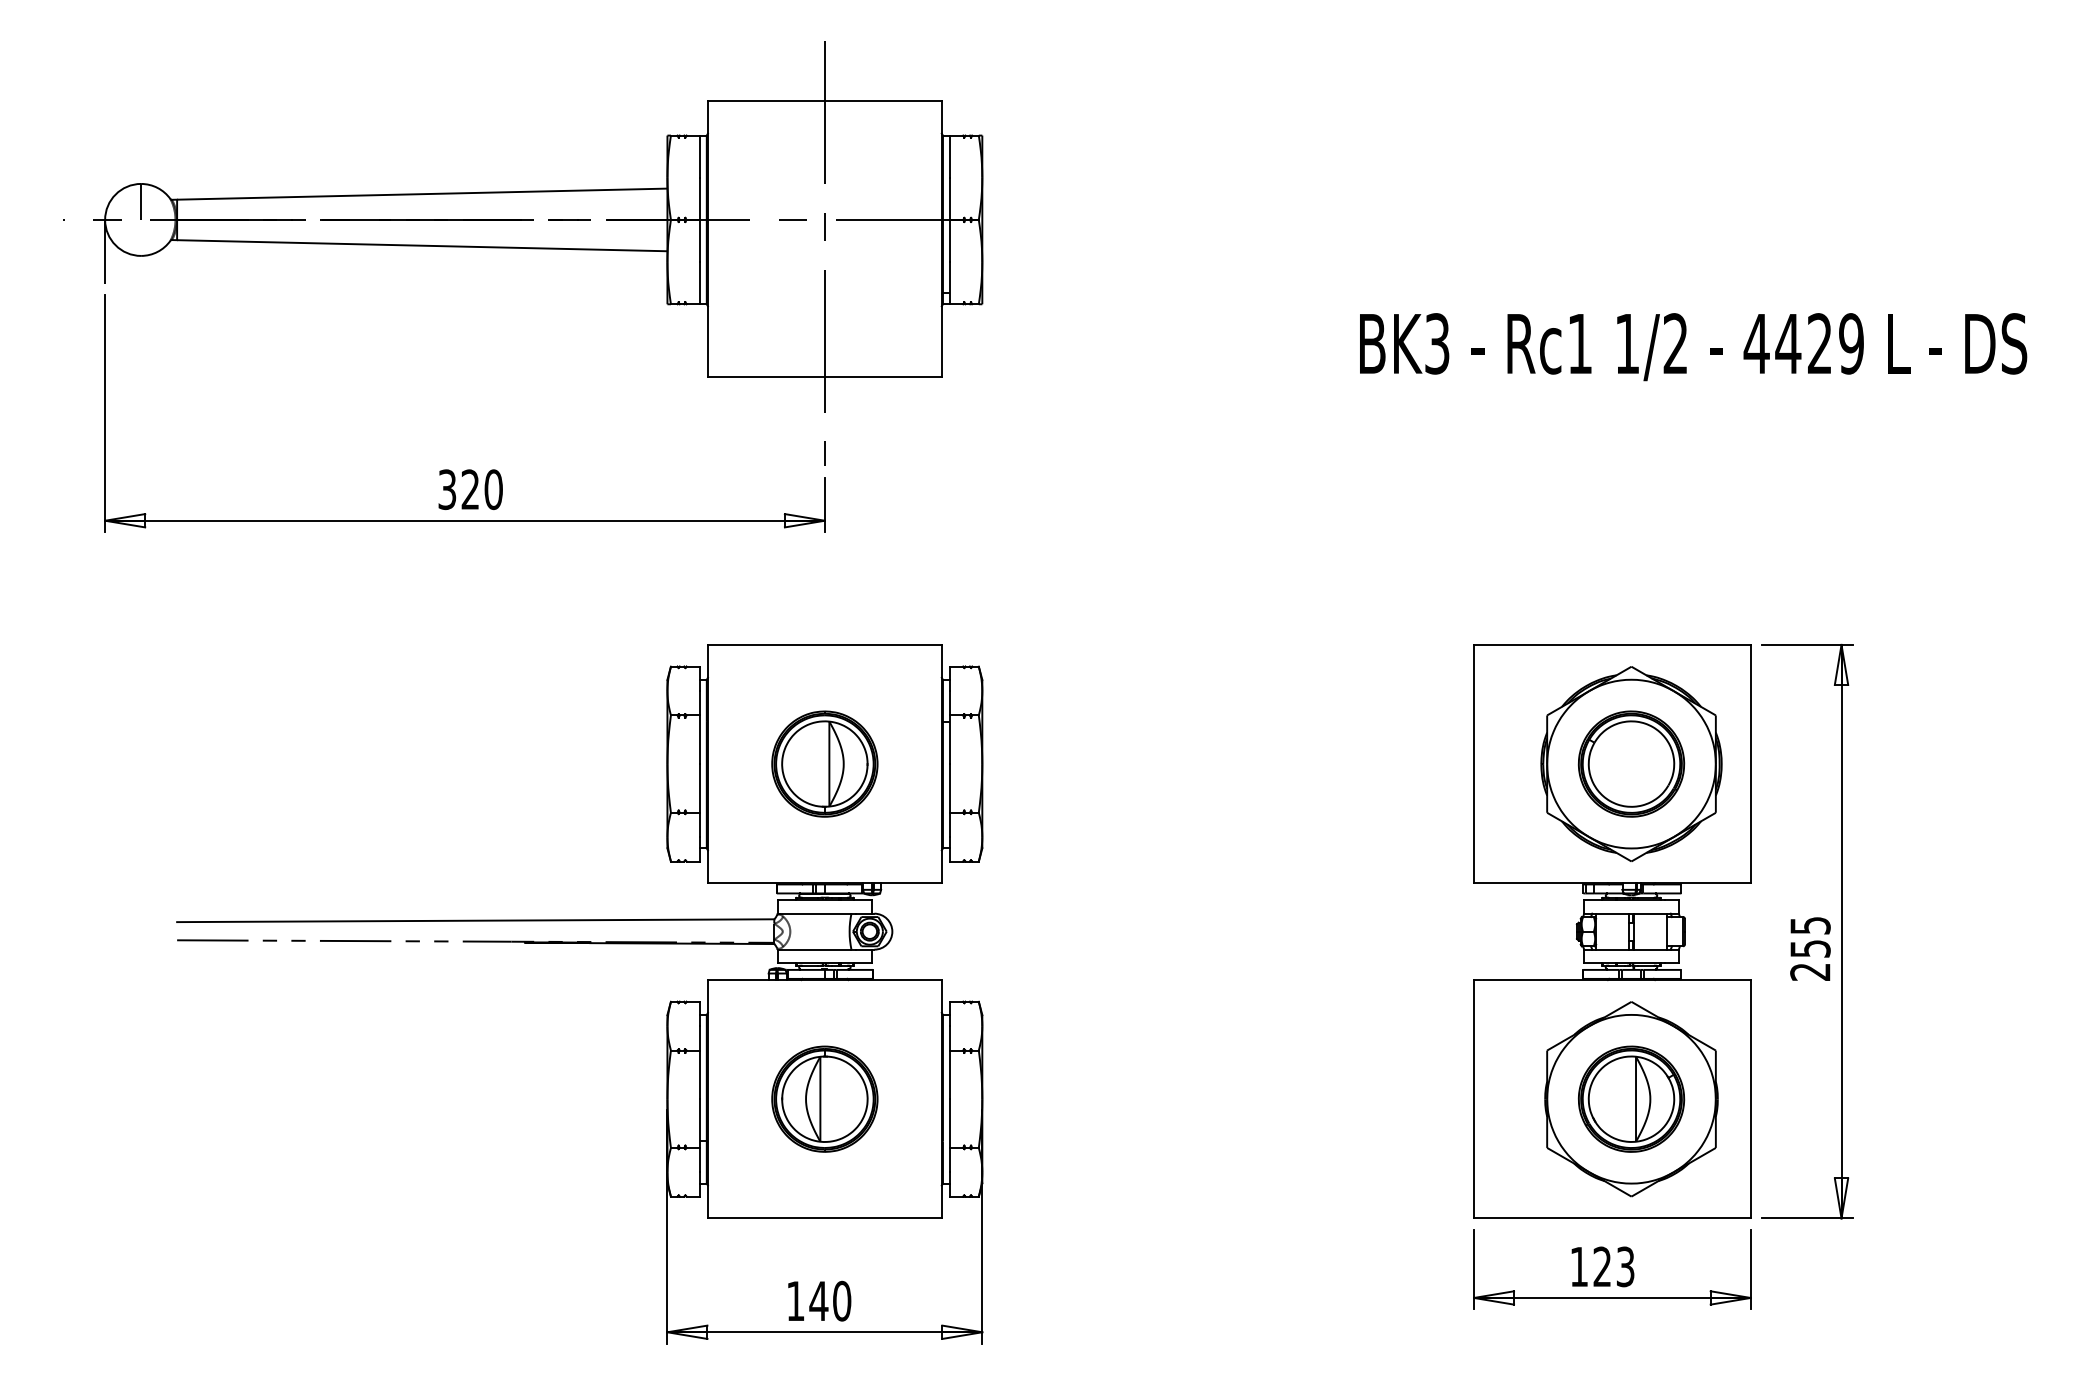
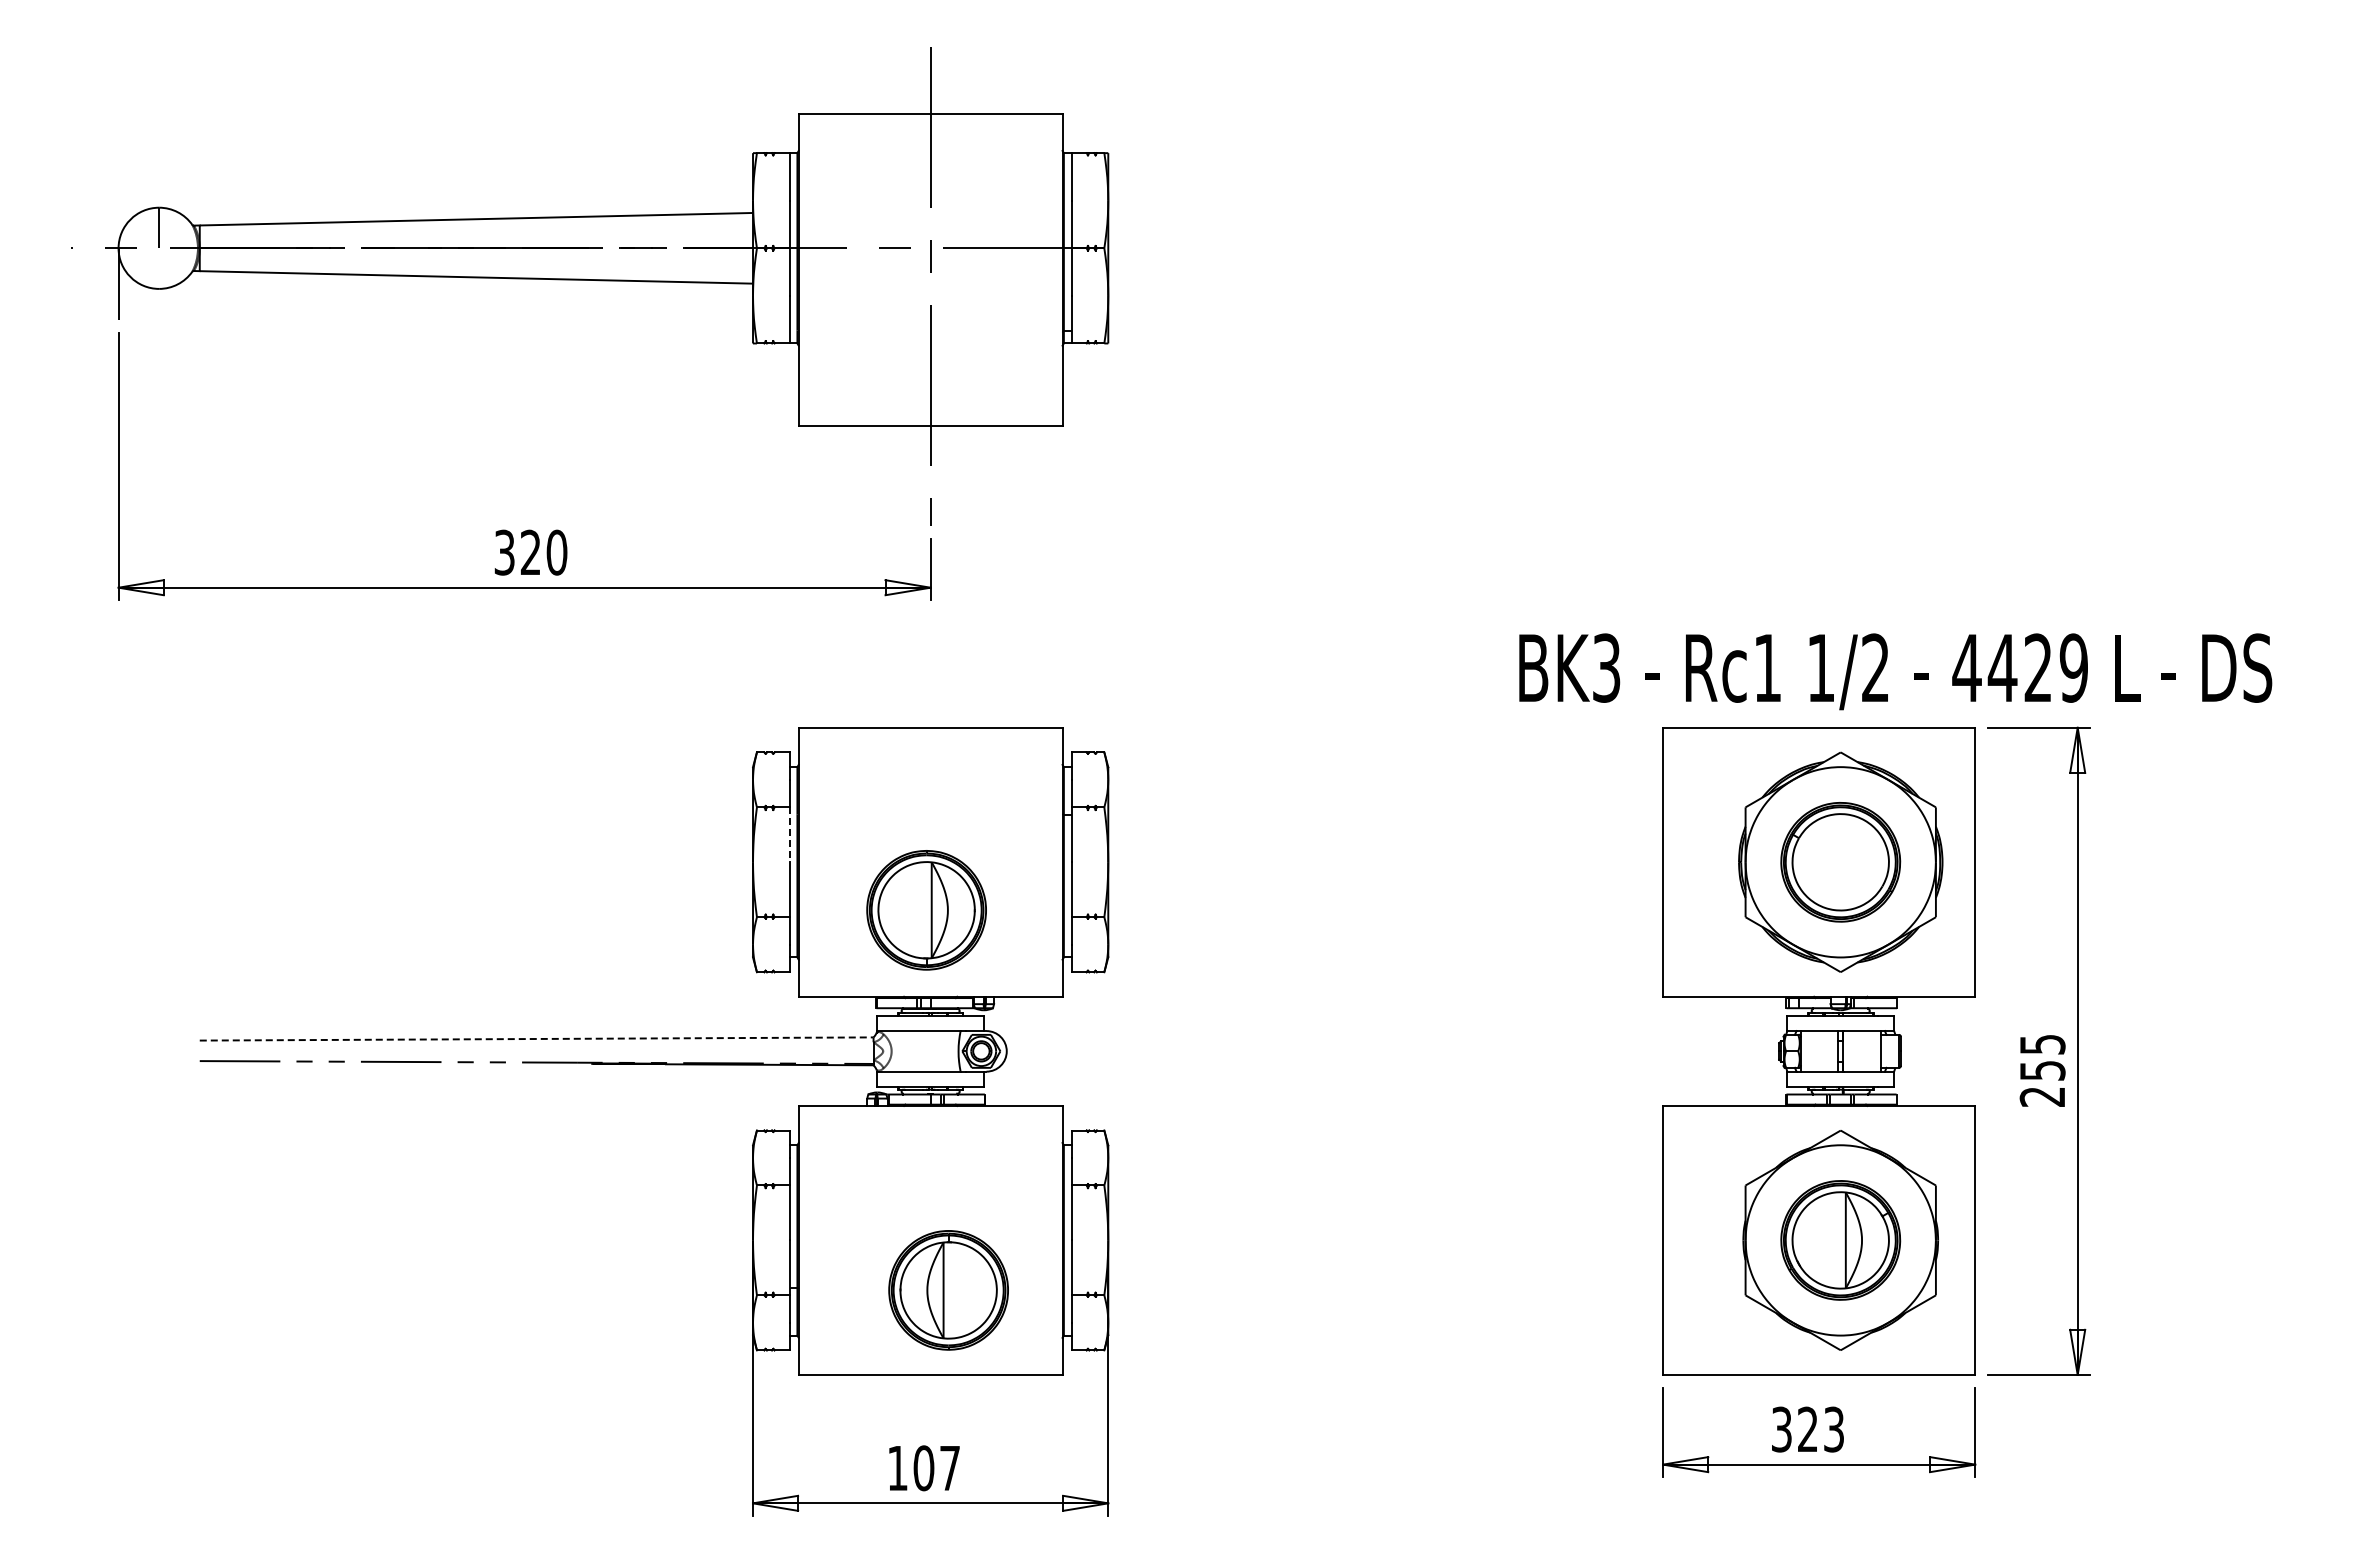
text: (1693, 346) -> (1895, 671), moved
line: (699, 740) -> (789, 835), solid -> dashed
part: (824, 764) -> (926, 910), moved
line: (475, 920) -> (536, 1038), solid -> dashed
part: (824, 1099) -> (948, 1290), moved
text: (1578, 1266) -> (1781, 1429), 123 -> 323
text: (830, 1301) -> (936, 1468), 140 -> 107

